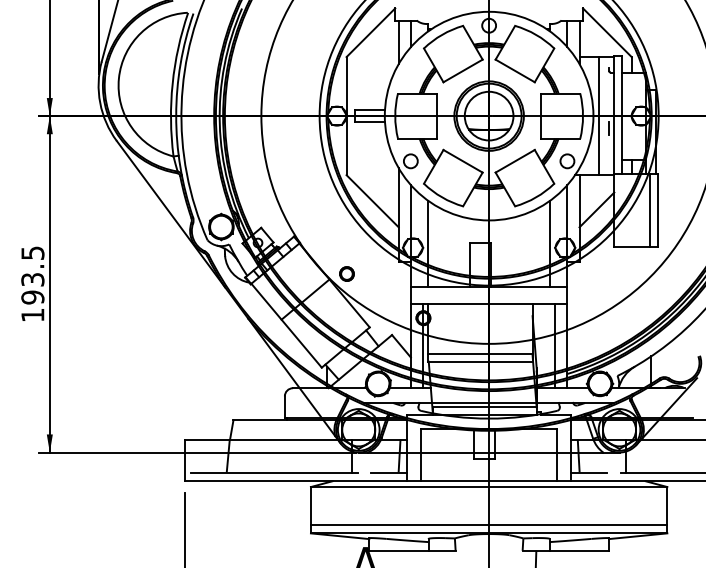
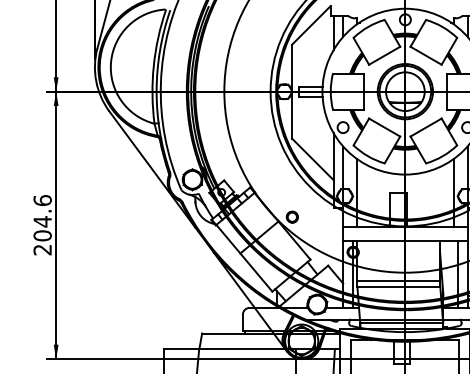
text: (32, 283) -> (42, 224), 193.5 -> 204.6

